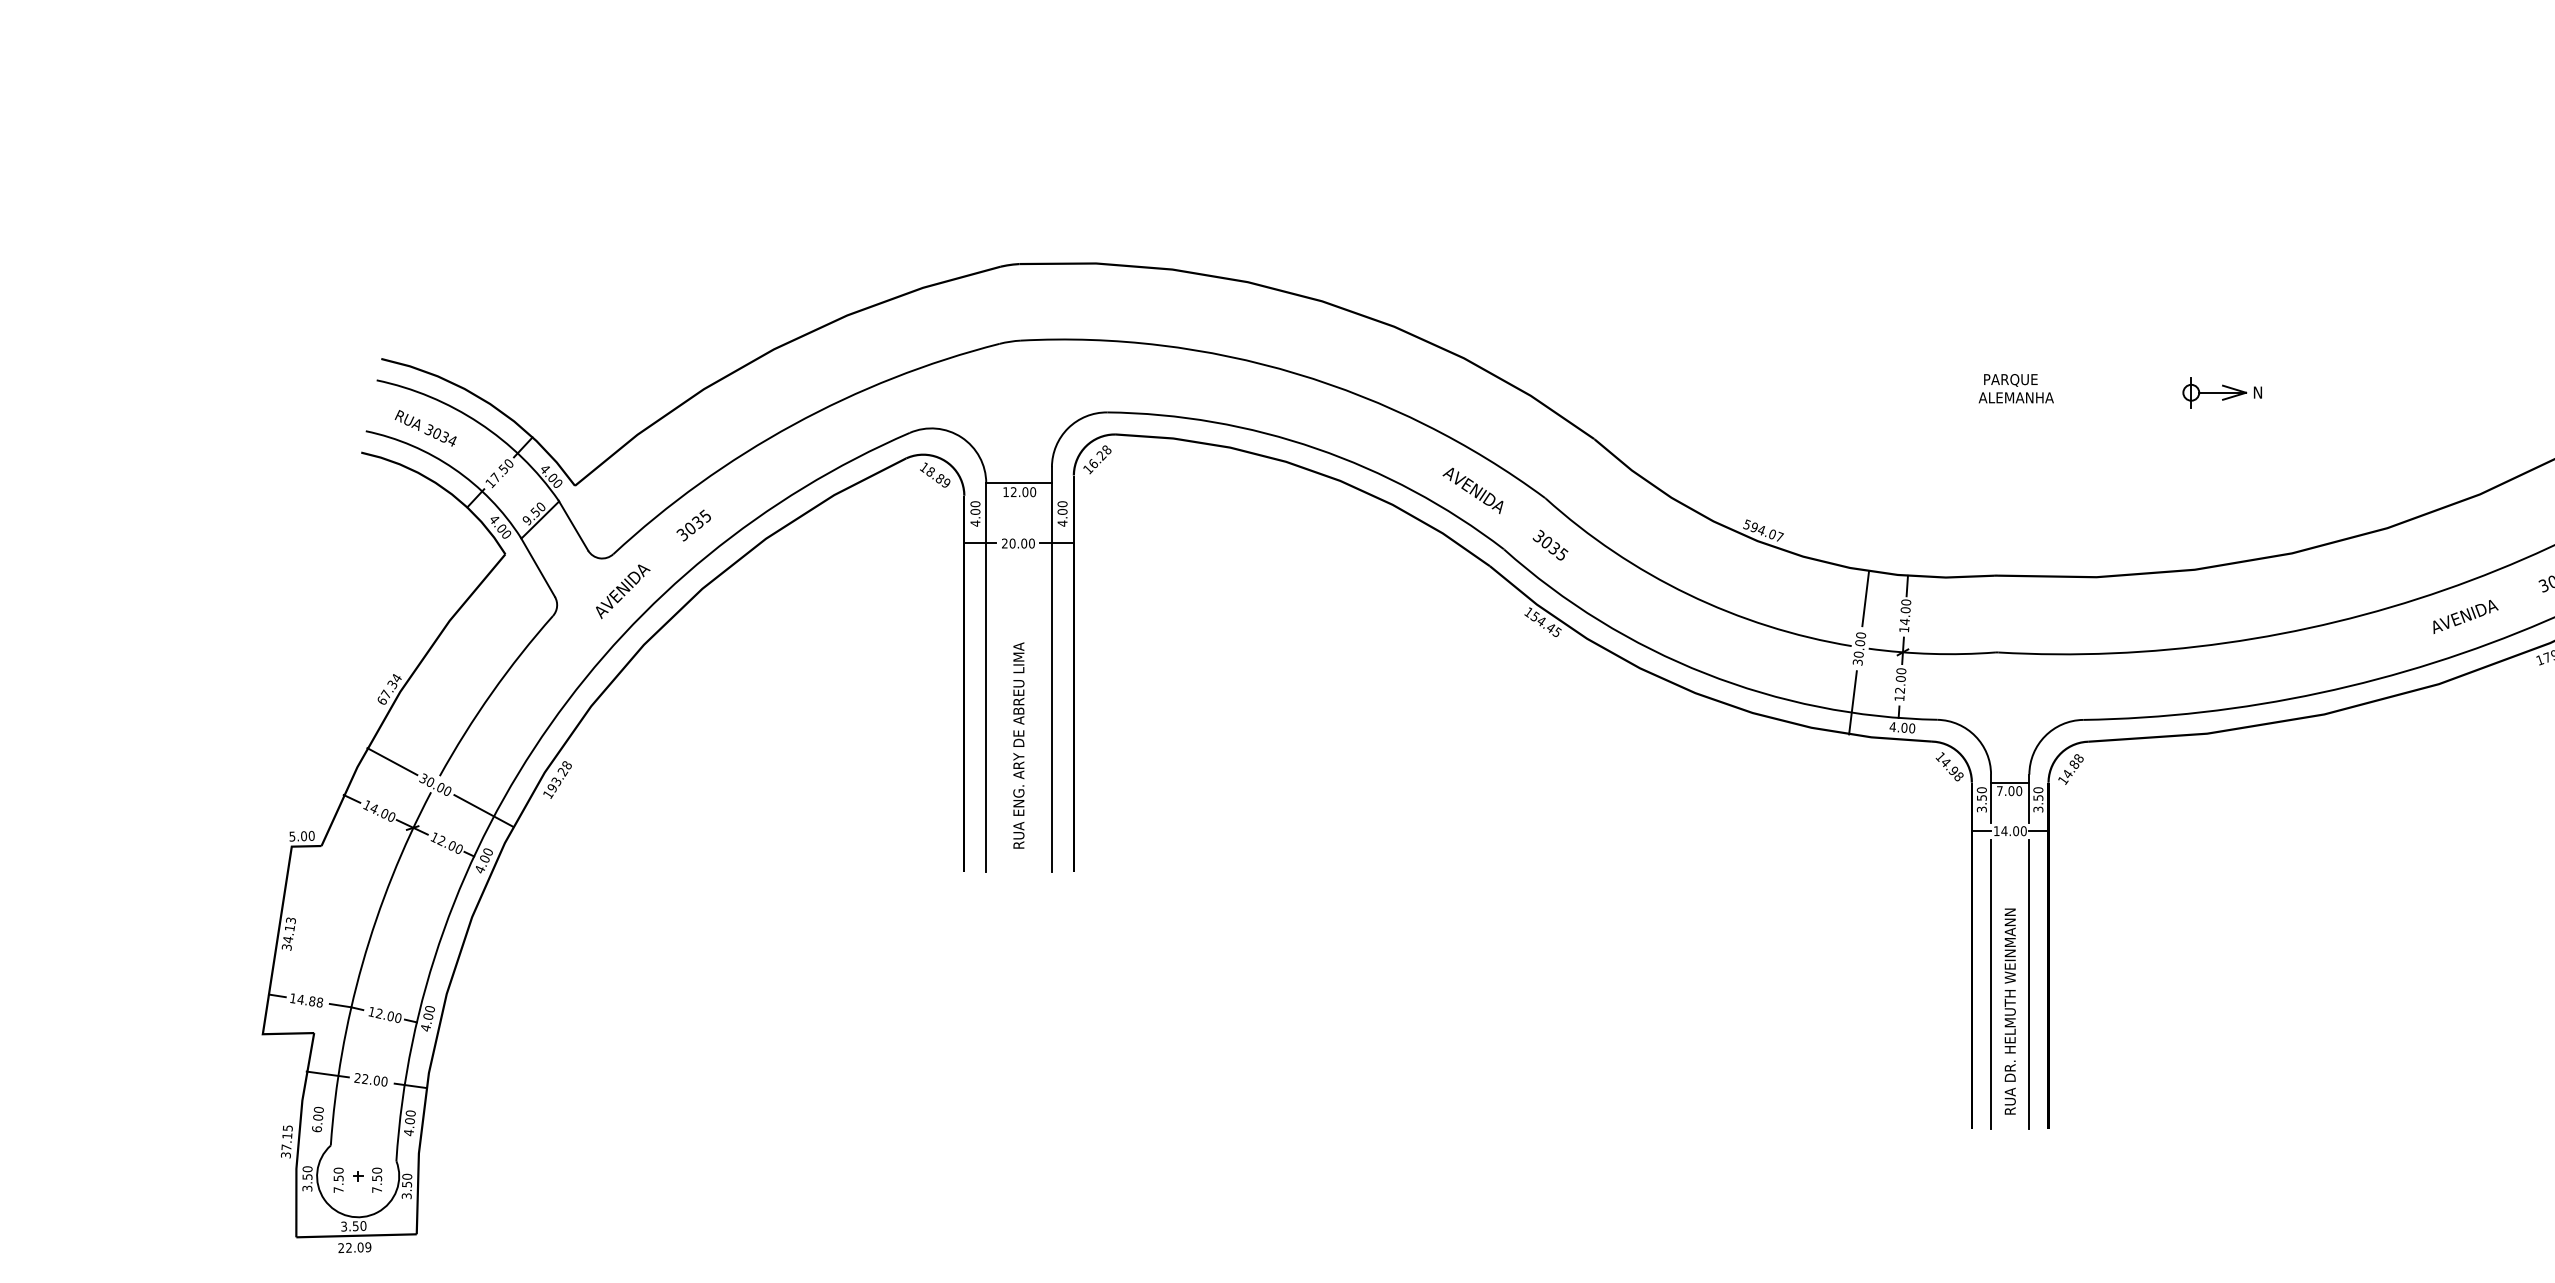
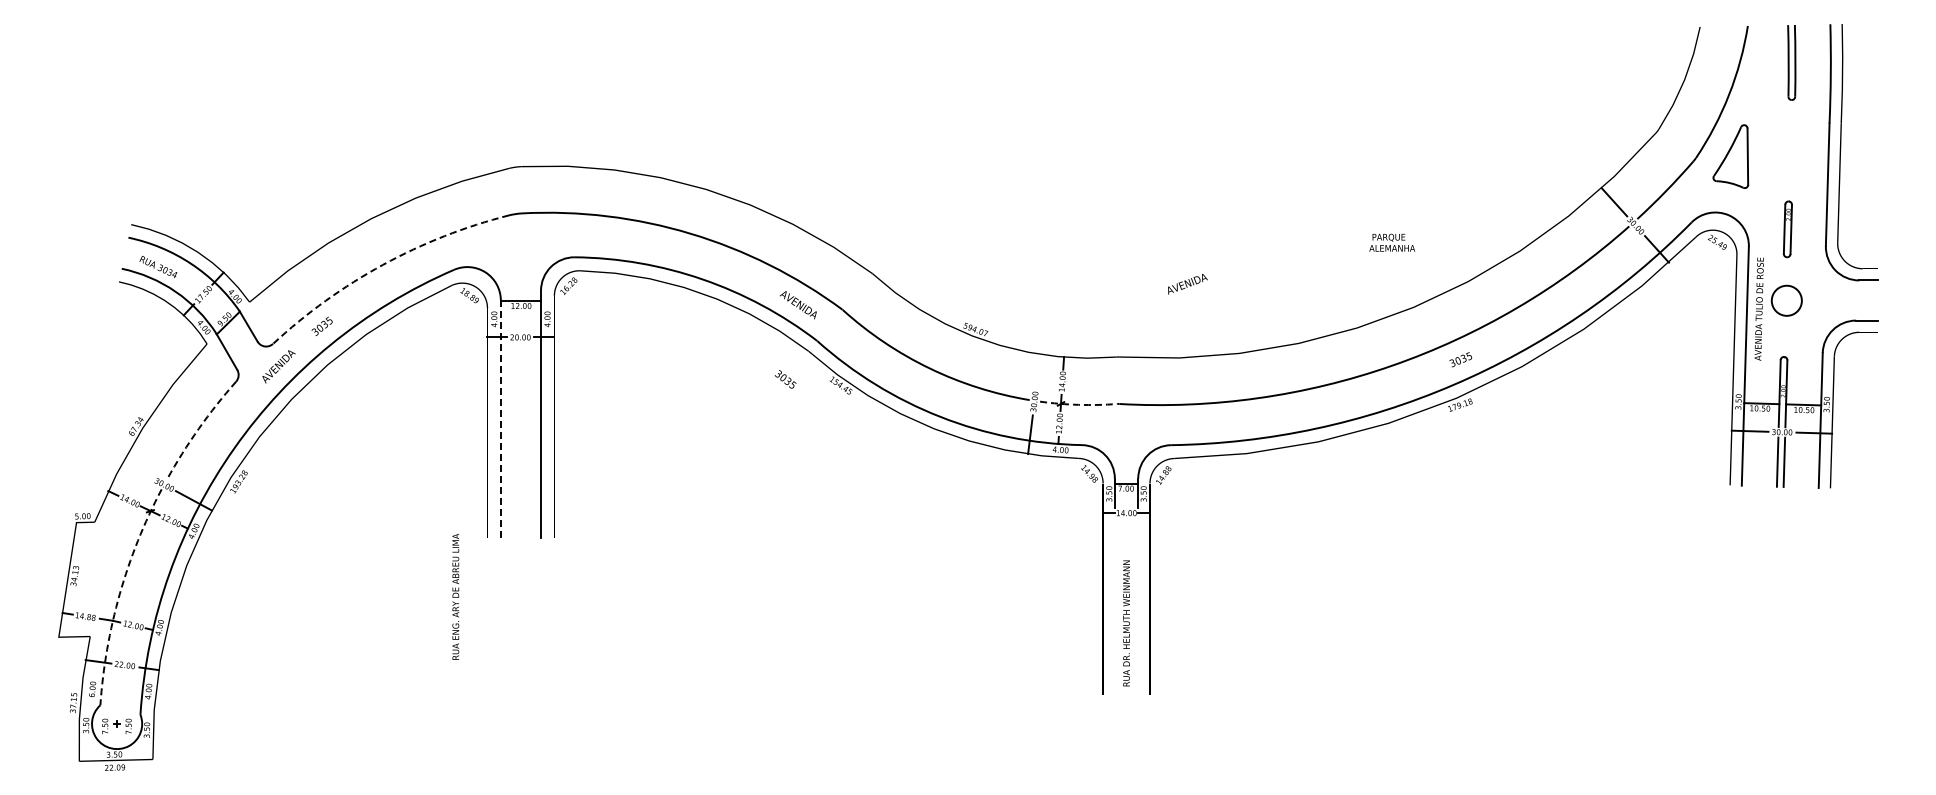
text: (2016, 388) -> (1392, 242), moved
part: (2221, 391) -> (1255, 244), removed
arc: (794, 424) -> (383, 264), solid -> dashed
text: (1550, 545) -> (785, 379), moved
line: (1866, 597) -> (1038, 370), removed
text: (2465, 617) -> (1187, 284), moved
arc: (1931, 653) -> (1078, 404), solid -> dashed
line: (985, 677) -> (500, 419), solid -> dashed
arc: (491, 692) -> (198, 428), solid -> dashed
text: (1018, 744) -> (455, 596), moved
line: (391, 761) -> (137, 470), removed
arc: (362, 964) -> (119, 594), solid -> dashed
line: (1990, 983) -> (1114, 606), removed
line: (2029, 983) -> (1138, 606), removed

